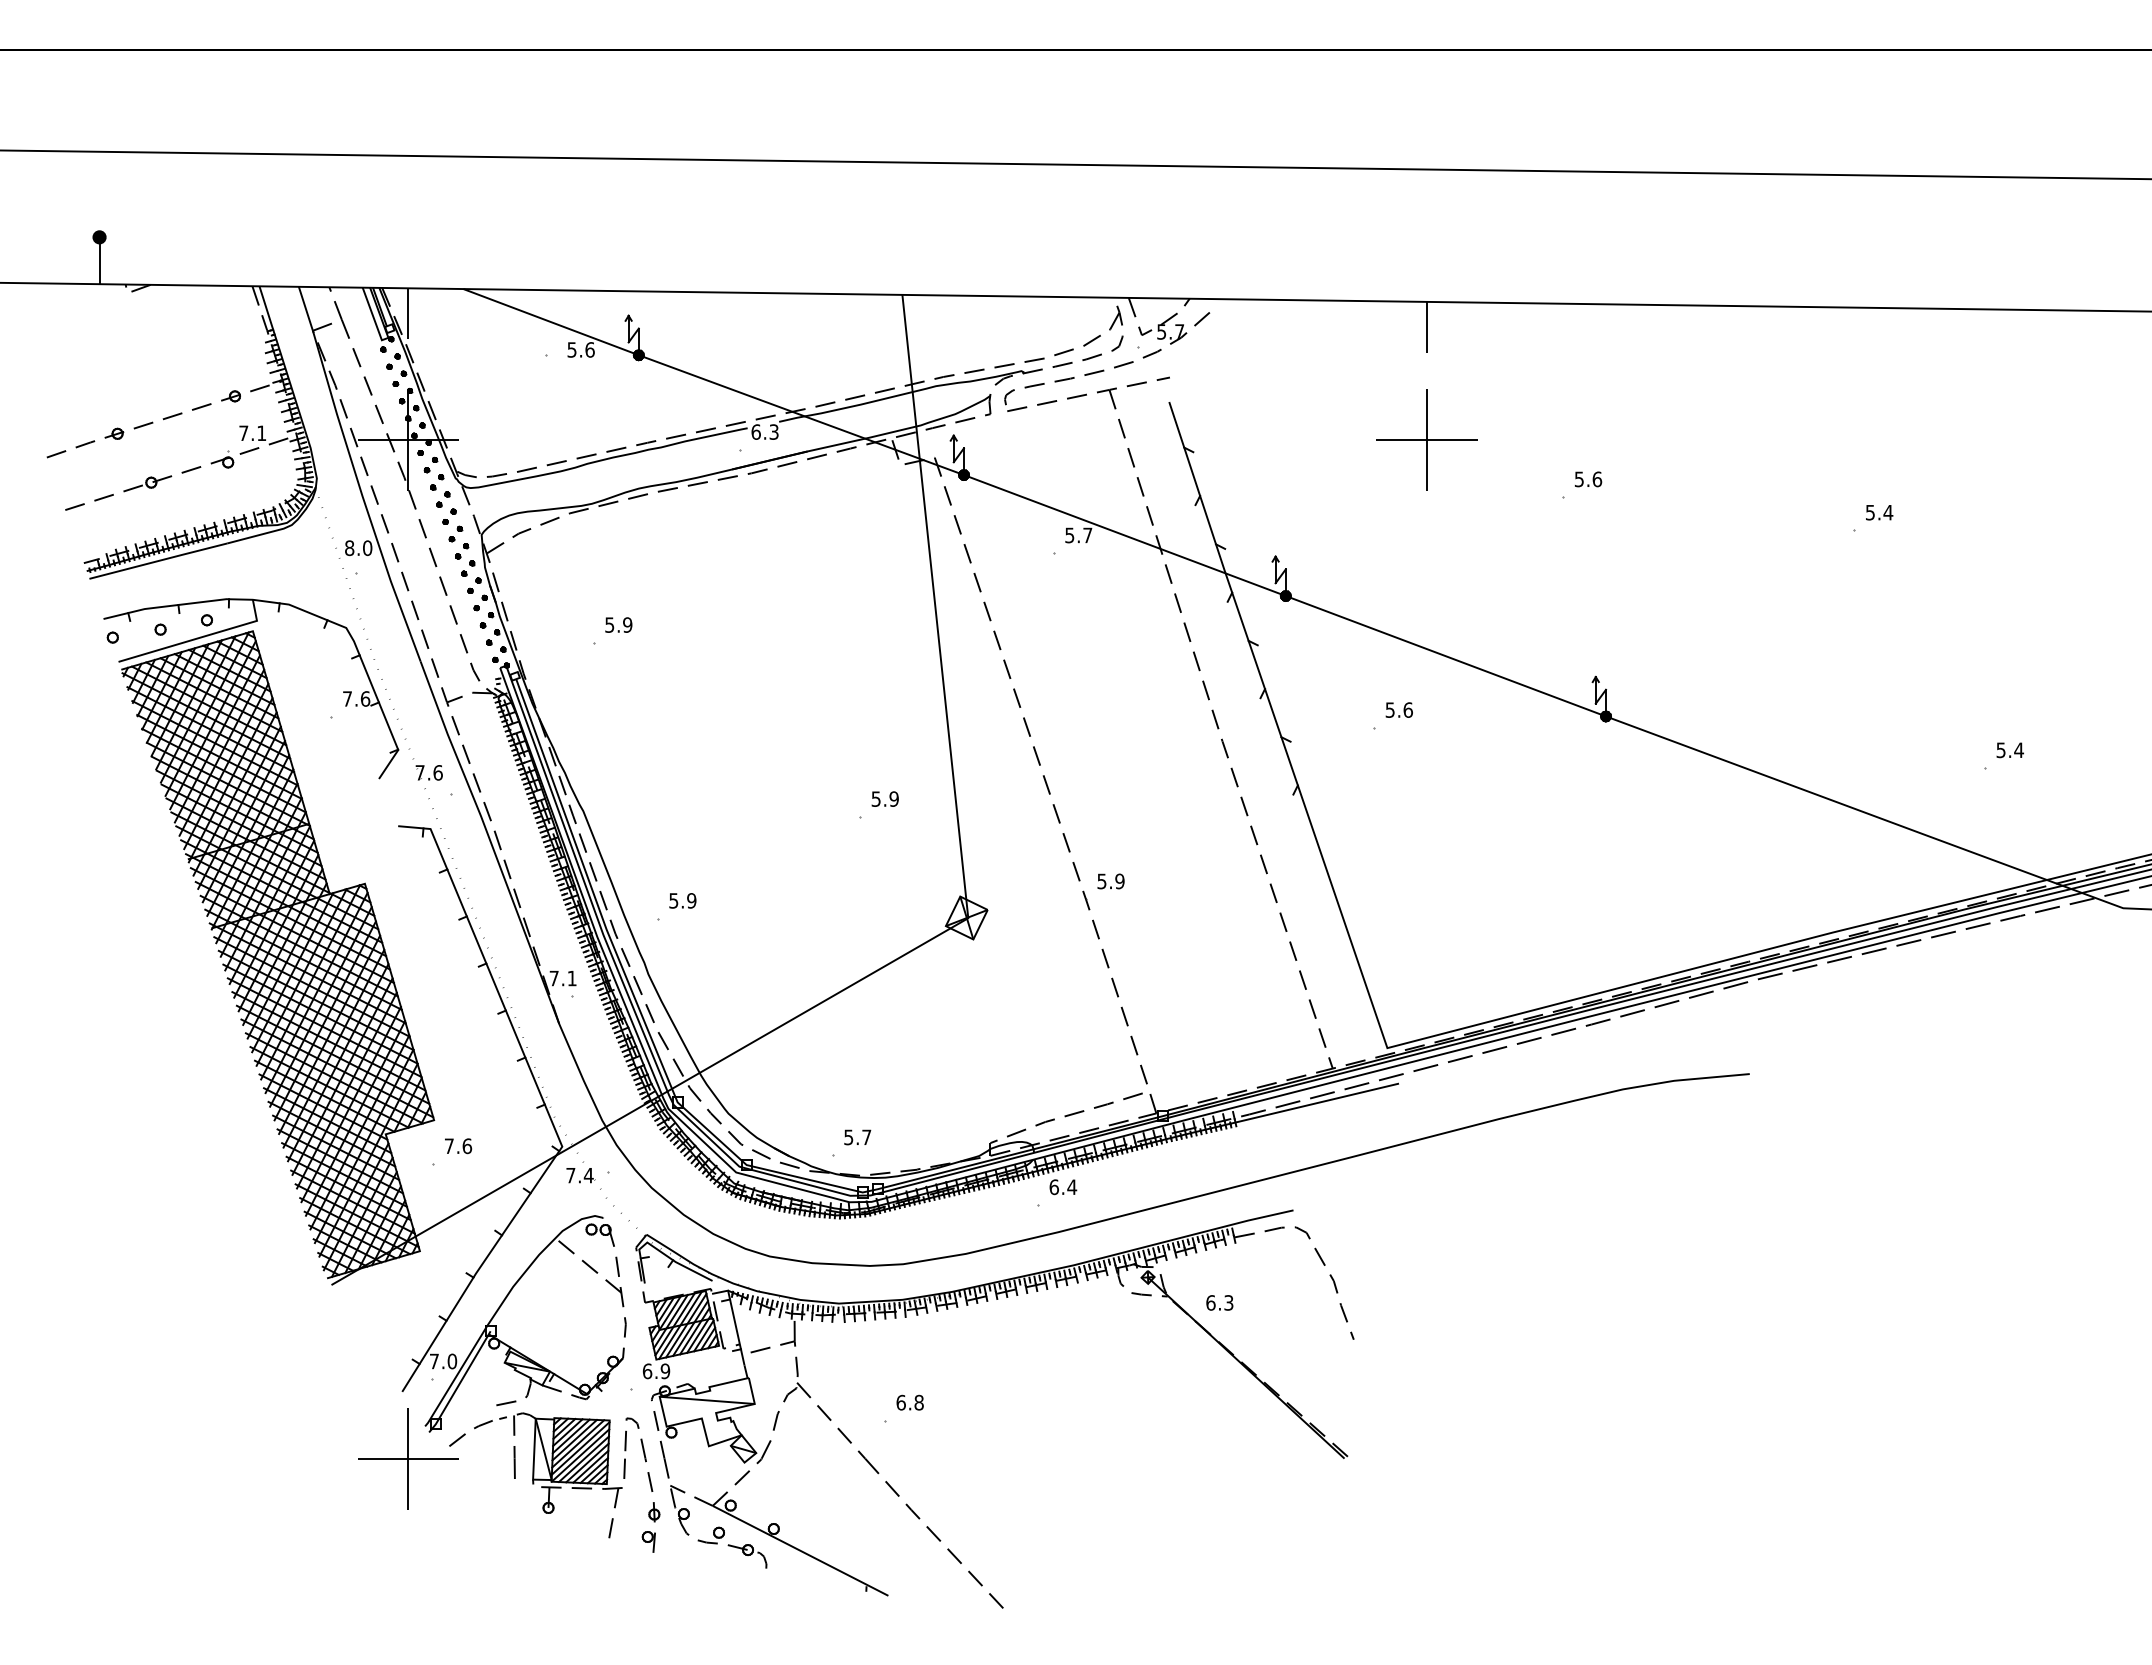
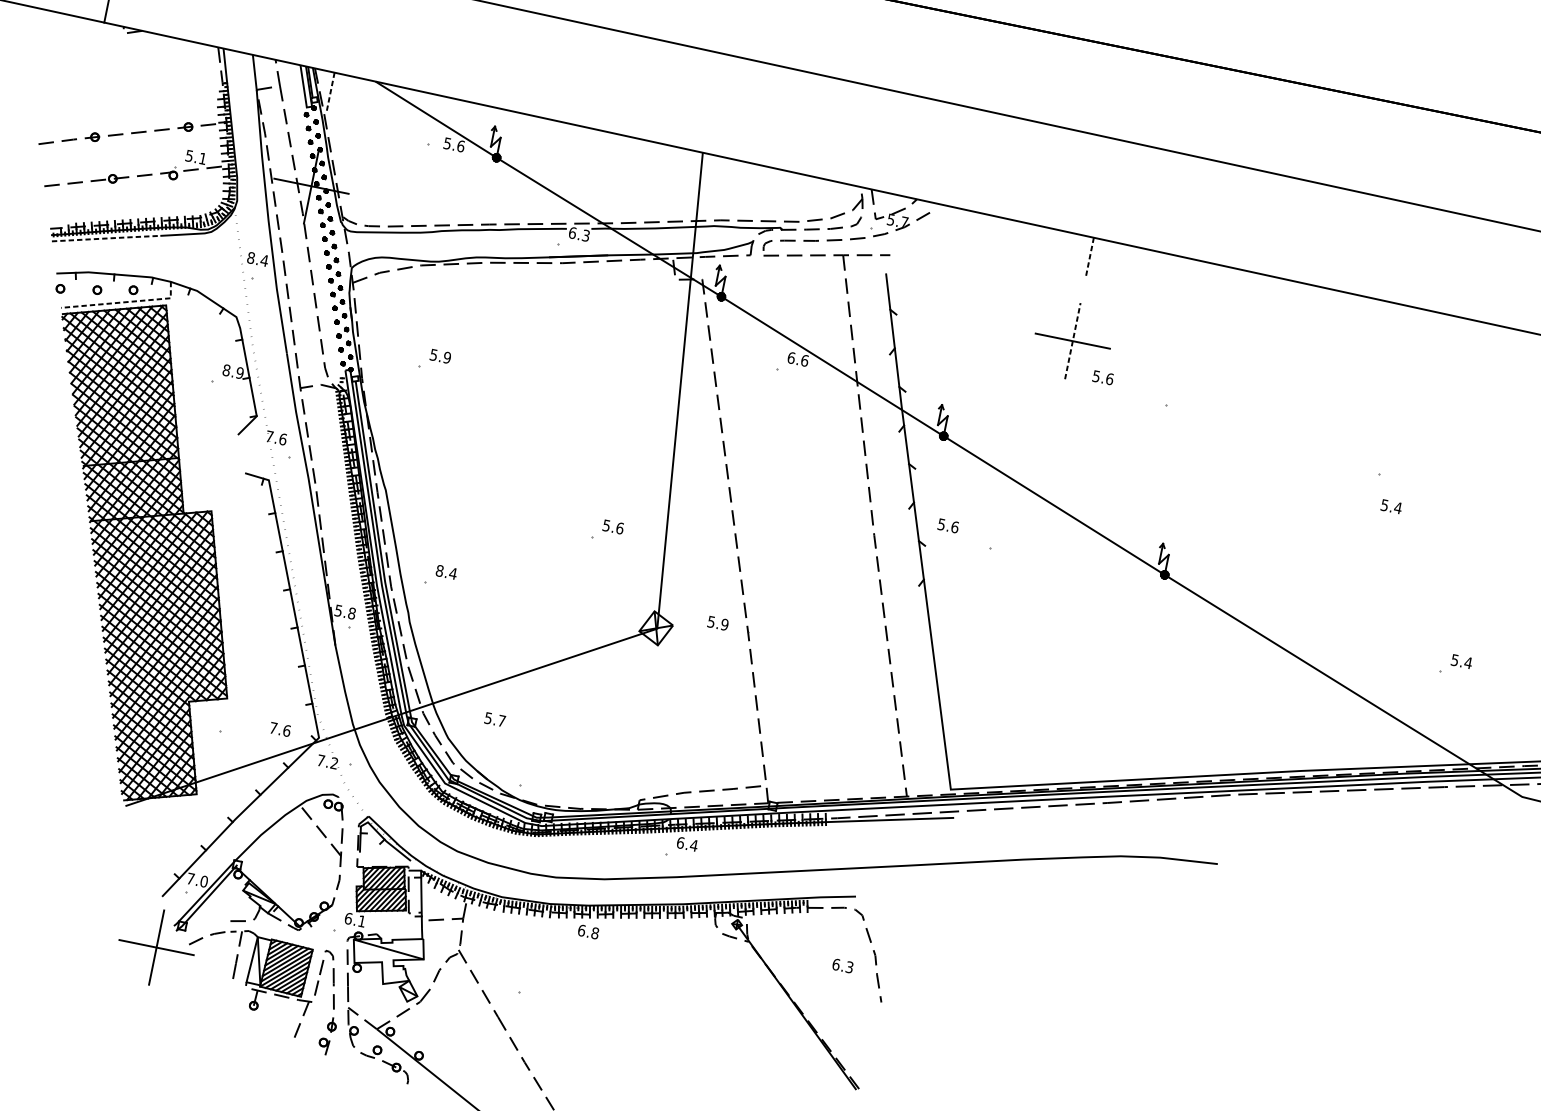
line: (408, 313) -> (330, 91), solid -> dashed
line: (1426, 326) -> (1089, 256), solid -> dashed
text: (243, 433) -> (189, 156), 7.1 -> 5.1
line: (1426, 440) -> (1072, 341), solid -> dashed
text: (1588, 479) -> (1103, 377), moved
text: (1879, 512) -> (1391, 506), moved
text: (1078, 535) -> (797, 359), 5.7 -> 6.6
text: (367, 548) -> (264, 260), 8.0 -> 8.4
line: (159, 560) -> (107, 238), solid -> dashed
line: (198, 638) -> (124, 302), solid -> dashed
text: (356, 698) -> (233, 371), 7.6 -> 8.9
text: (1398, 709) -> (947, 525), moved
text: (893, 798) -> (619, 527), 5.9 -> 5.6
text: (1110, 881) -> (717, 623), moved
text: (682, 900) -> (446, 572), 5.9 -> 8.4
text: (562, 978) -> (344, 612), 7.1 -> 5.8
text: (857, 1137) -> (494, 719), moved
text: (458, 1146) -> (280, 729), moved
text: (588, 1175) -> (334, 763), 7.4 -> 7.2
text: (1219, 1302) -> (842, 965), moved
text: (665, 1371) -> (362, 921), 6.9 -> 6.1
text: (909, 1402) -> (588, 931), moved

